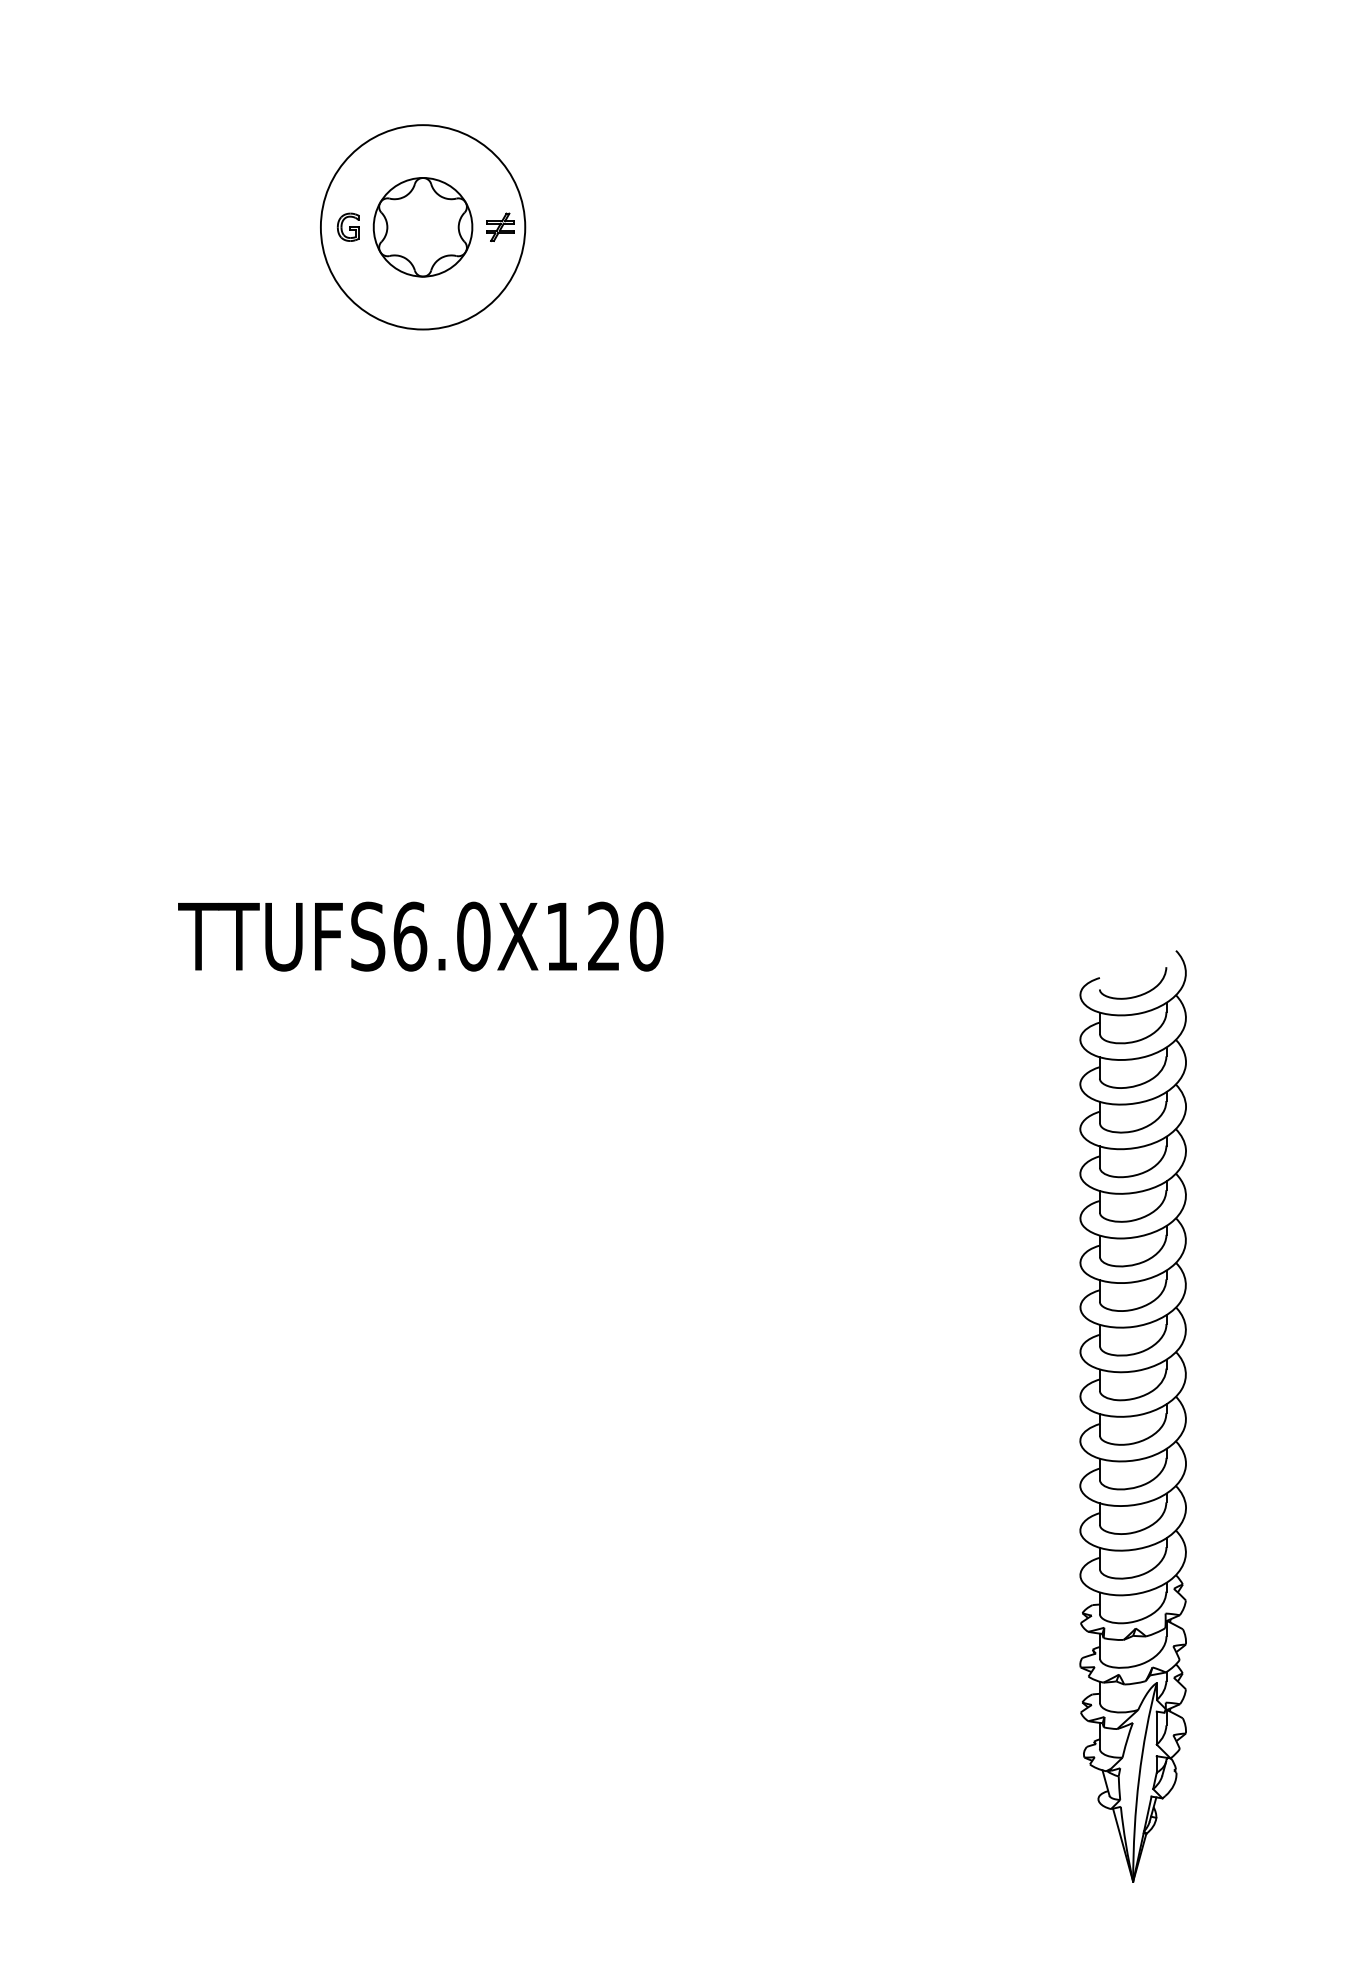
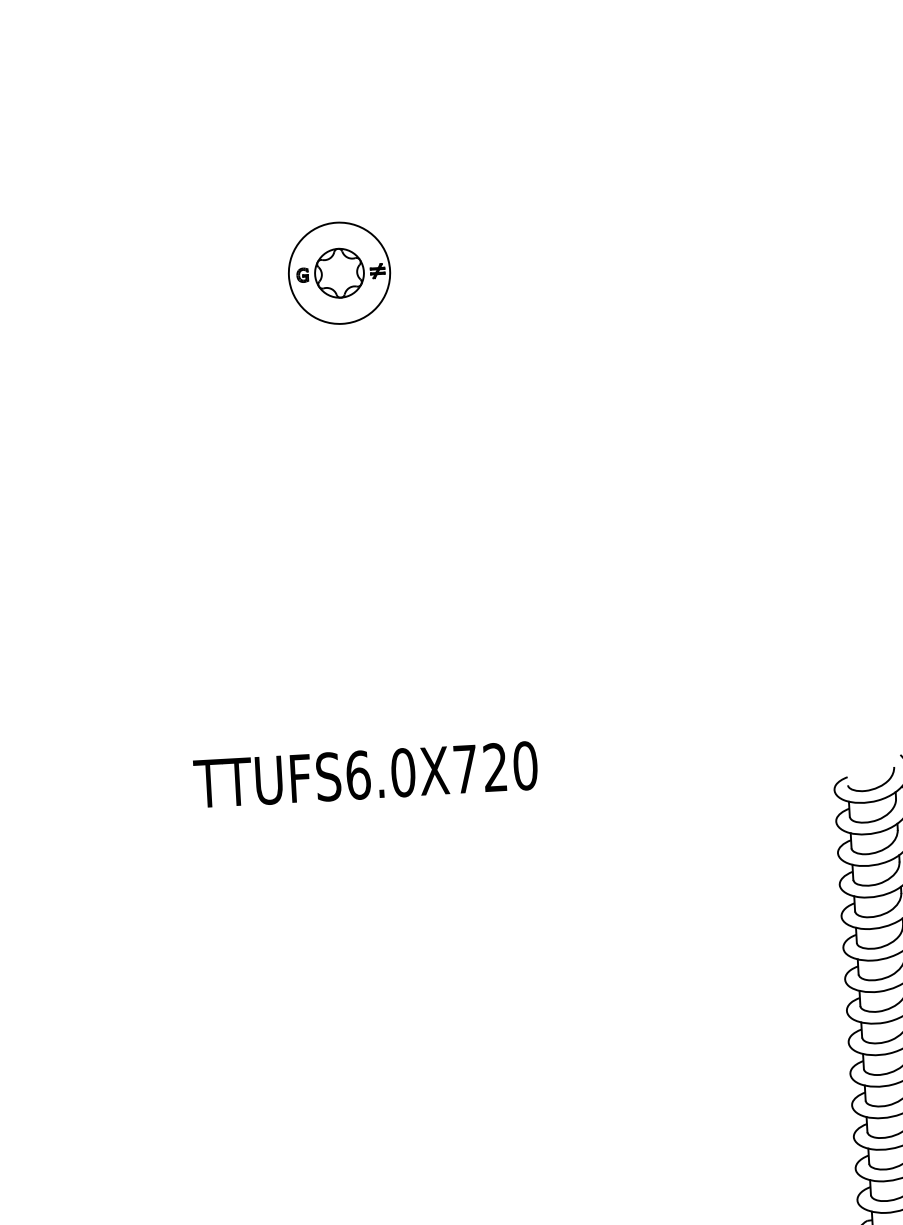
part: (423, 227) -> (339, 273), size x0.7
text: (561, 936) -> (465, 769), TTUFS6.0X120 -> TTUFS6.0X720

